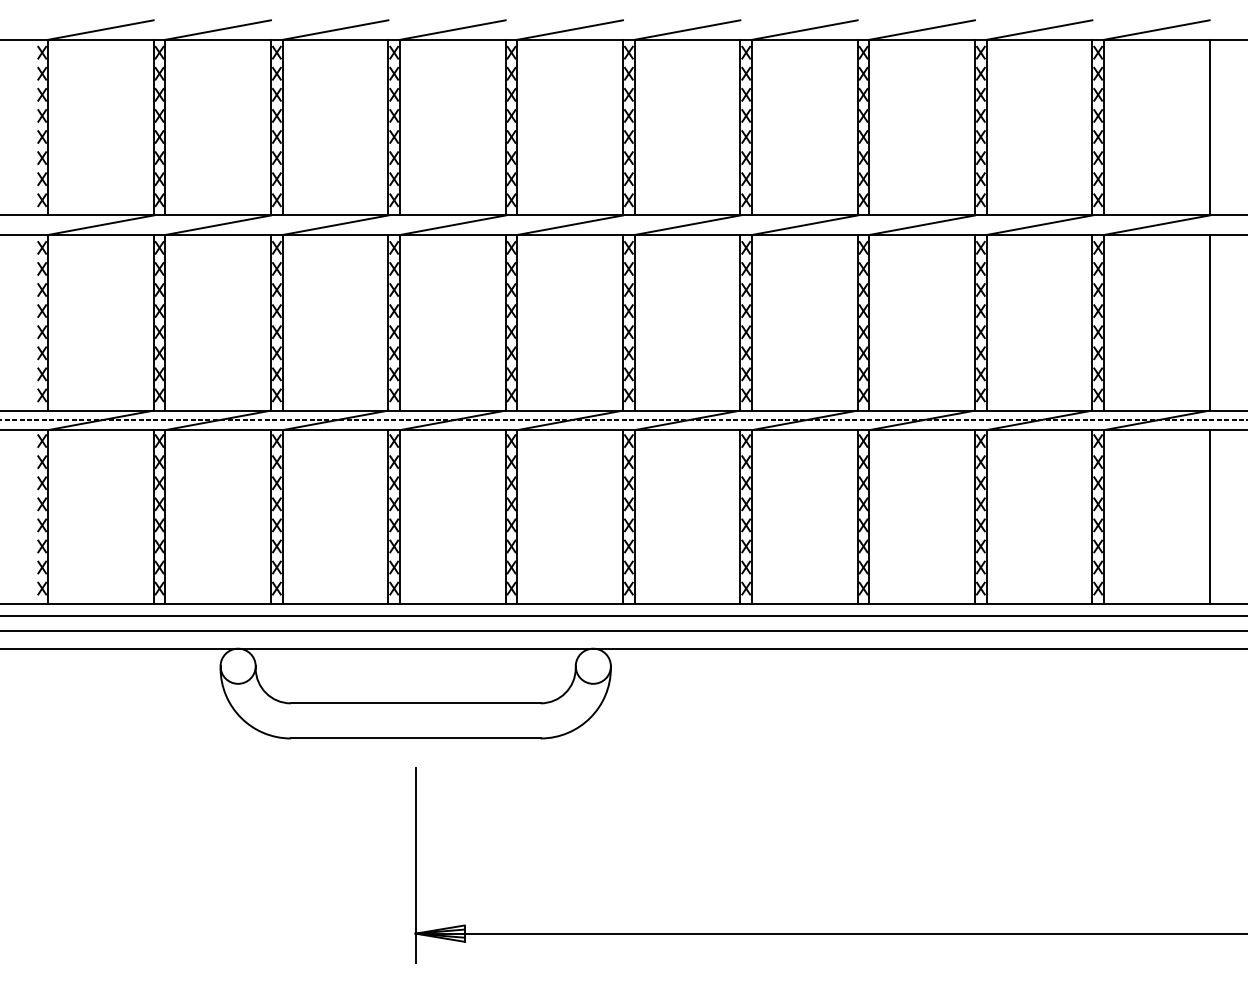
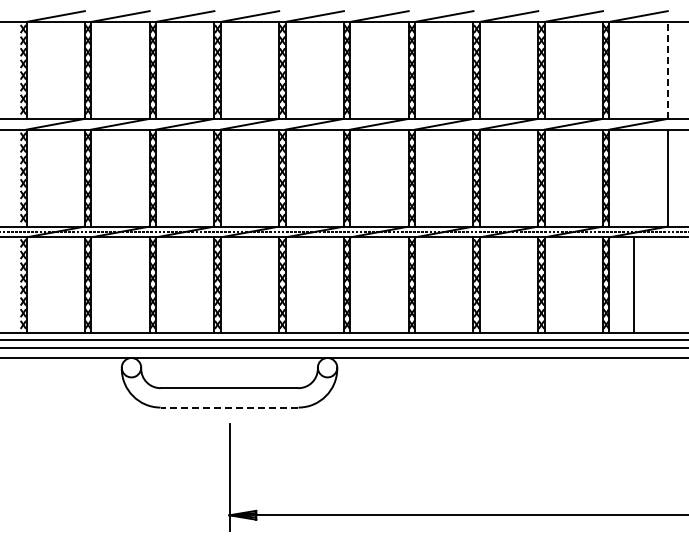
line: (1209, 126) -> (667, 69), solid -> dashed
line: (1209, 517) -> (633, 285), moved
line: (415, 738) -> (229, 407), solid -> dashed

